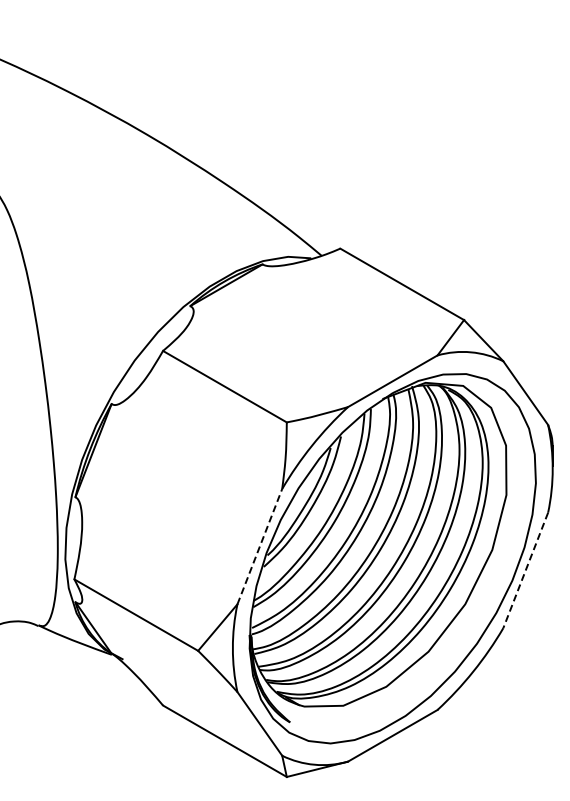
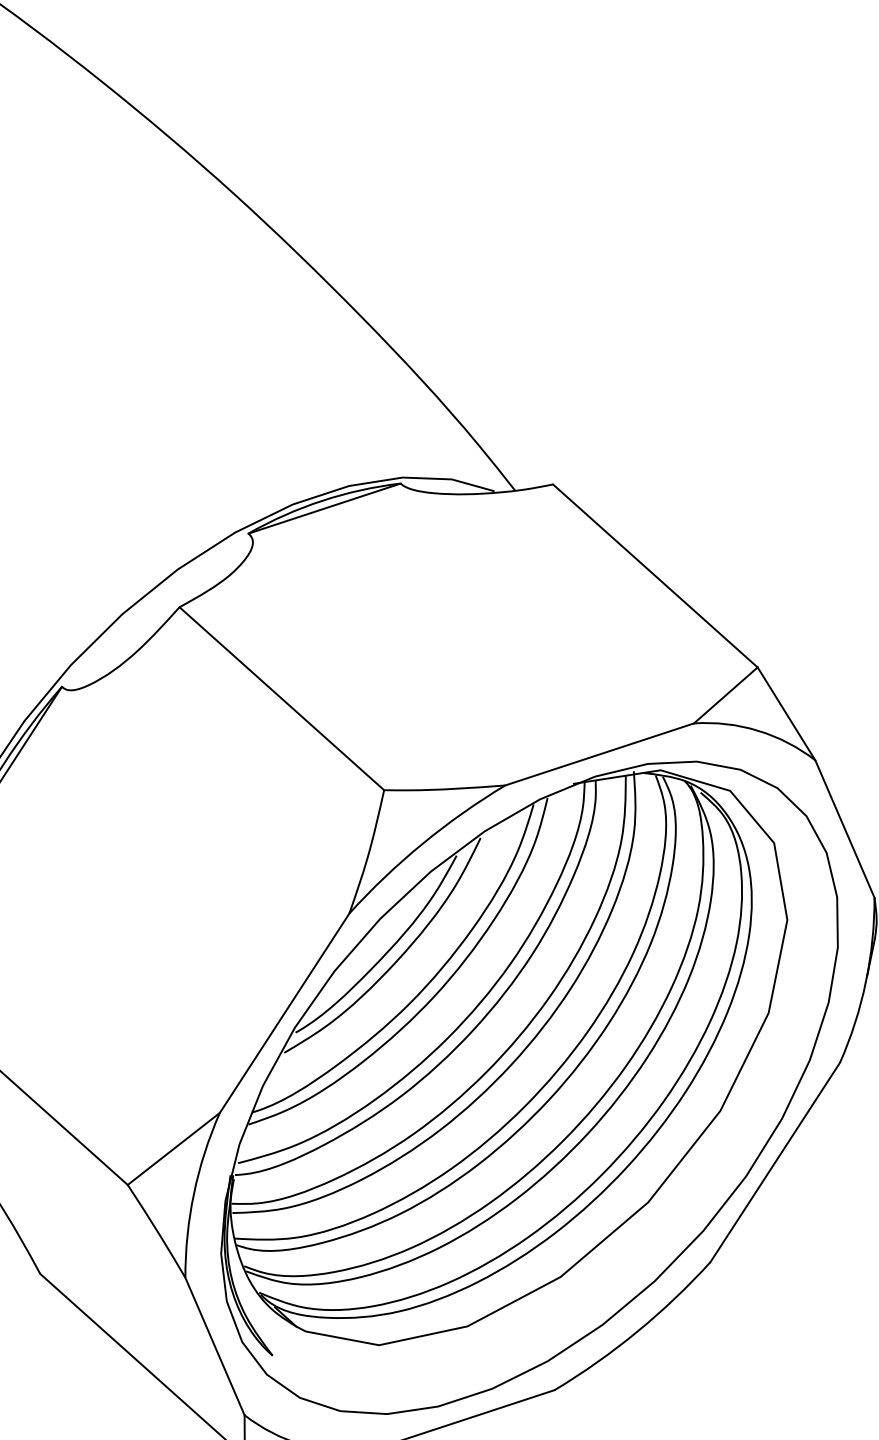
line: (259, 546) -> (284, 1012), dashed -> solid
line: (525, 570) -> (774, 1162), dashed -> solid

